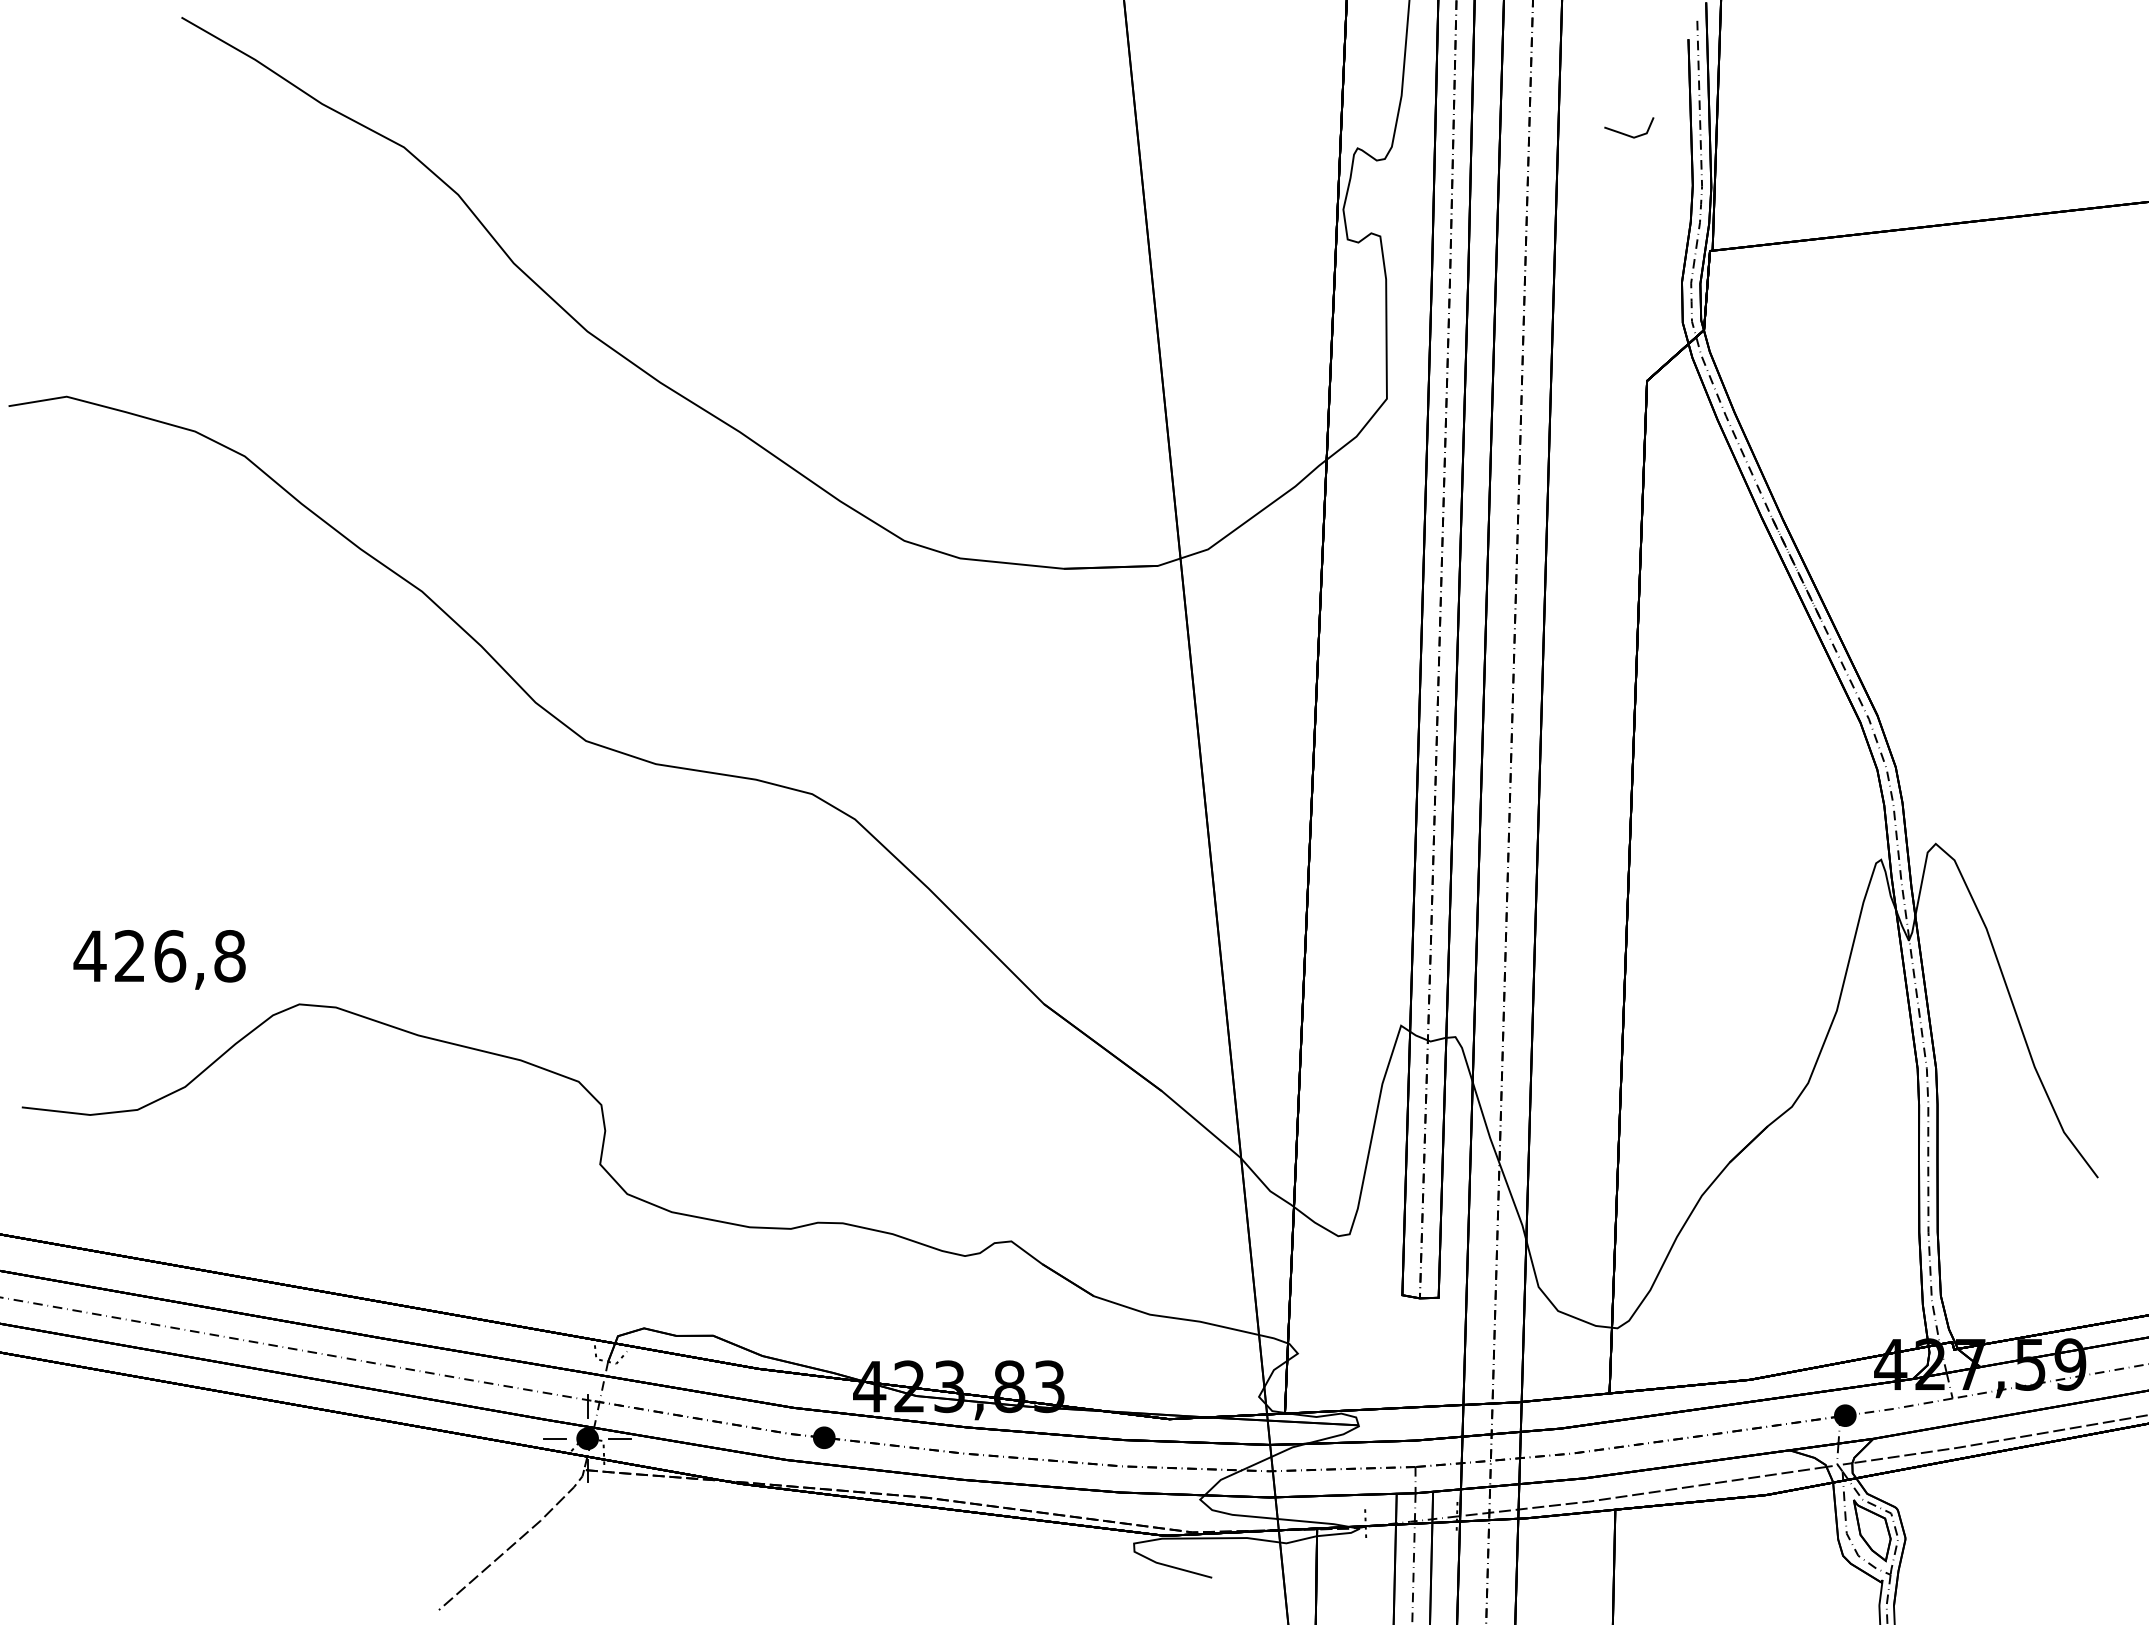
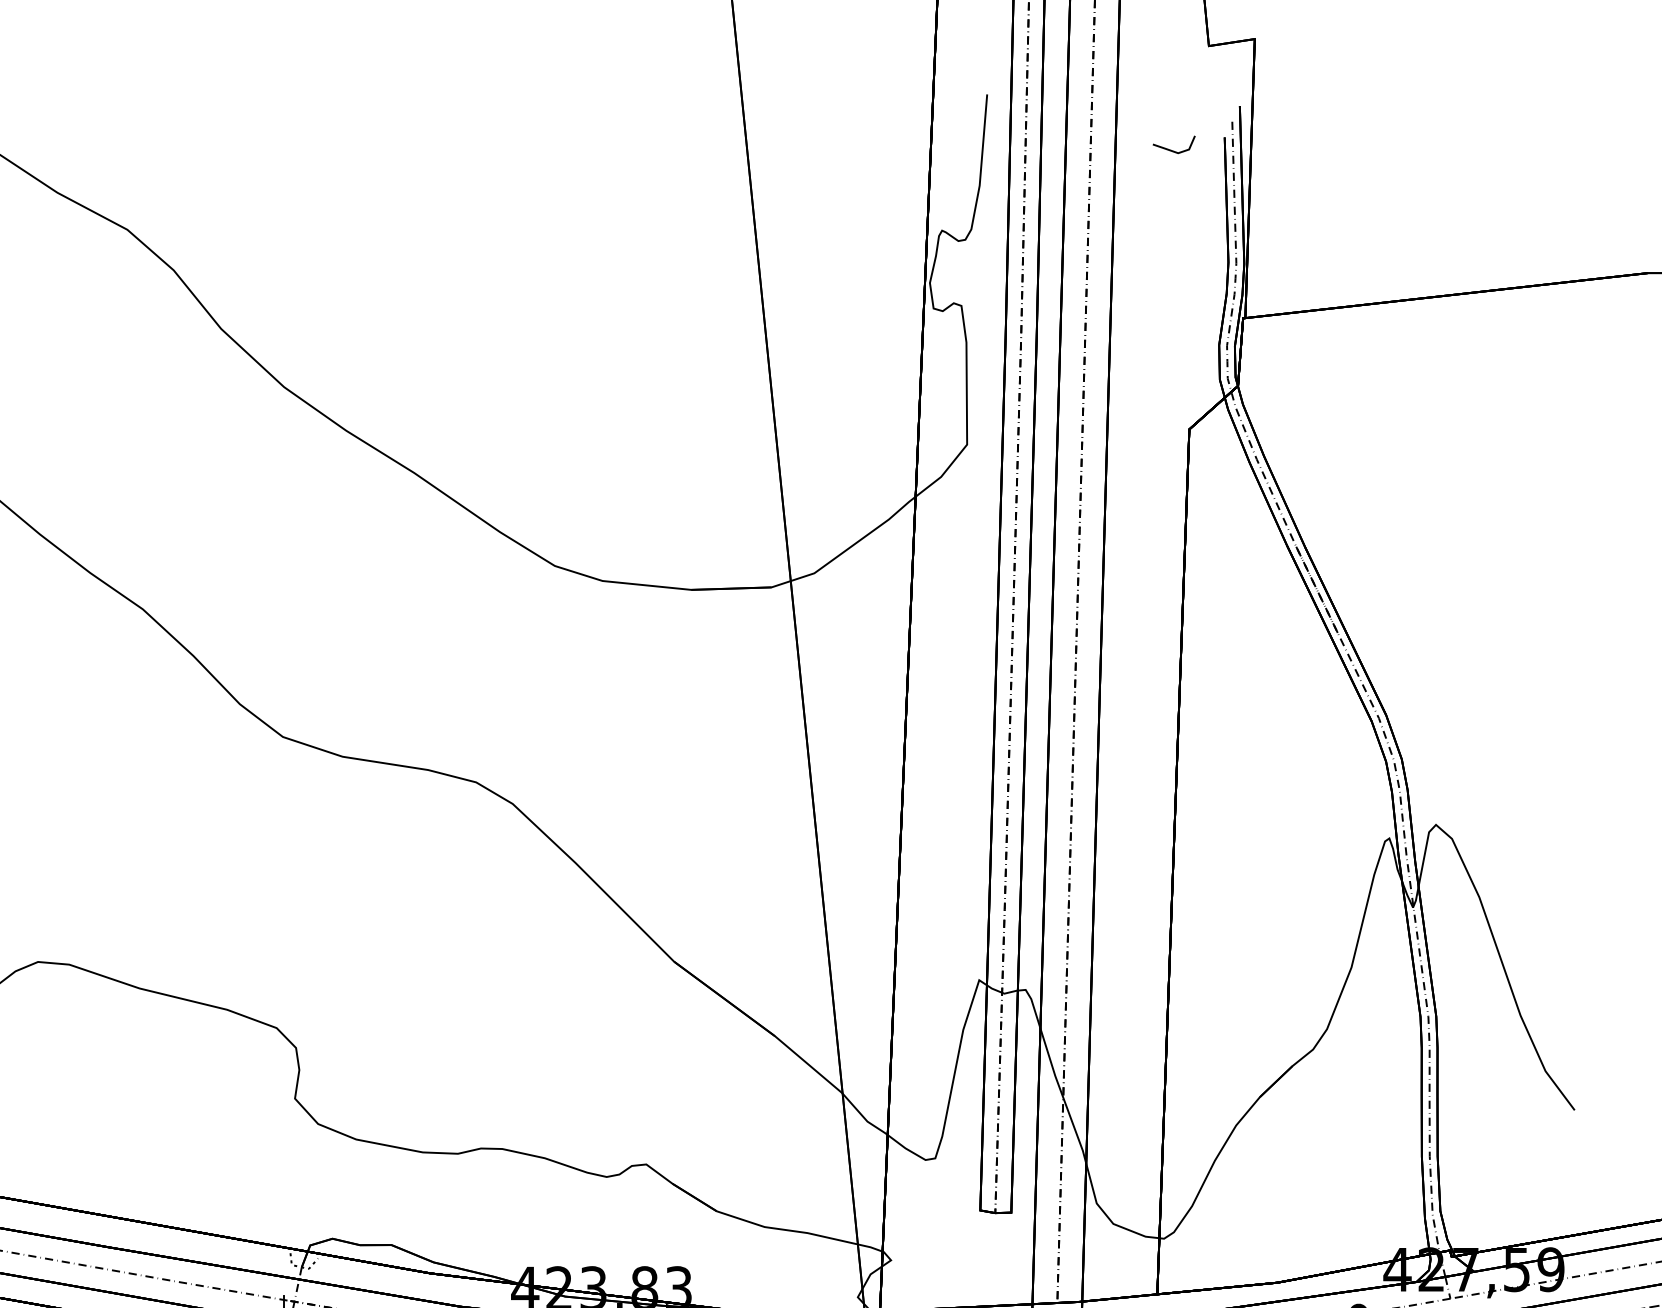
line: (1628, 134) -> (1173, 150), moved

